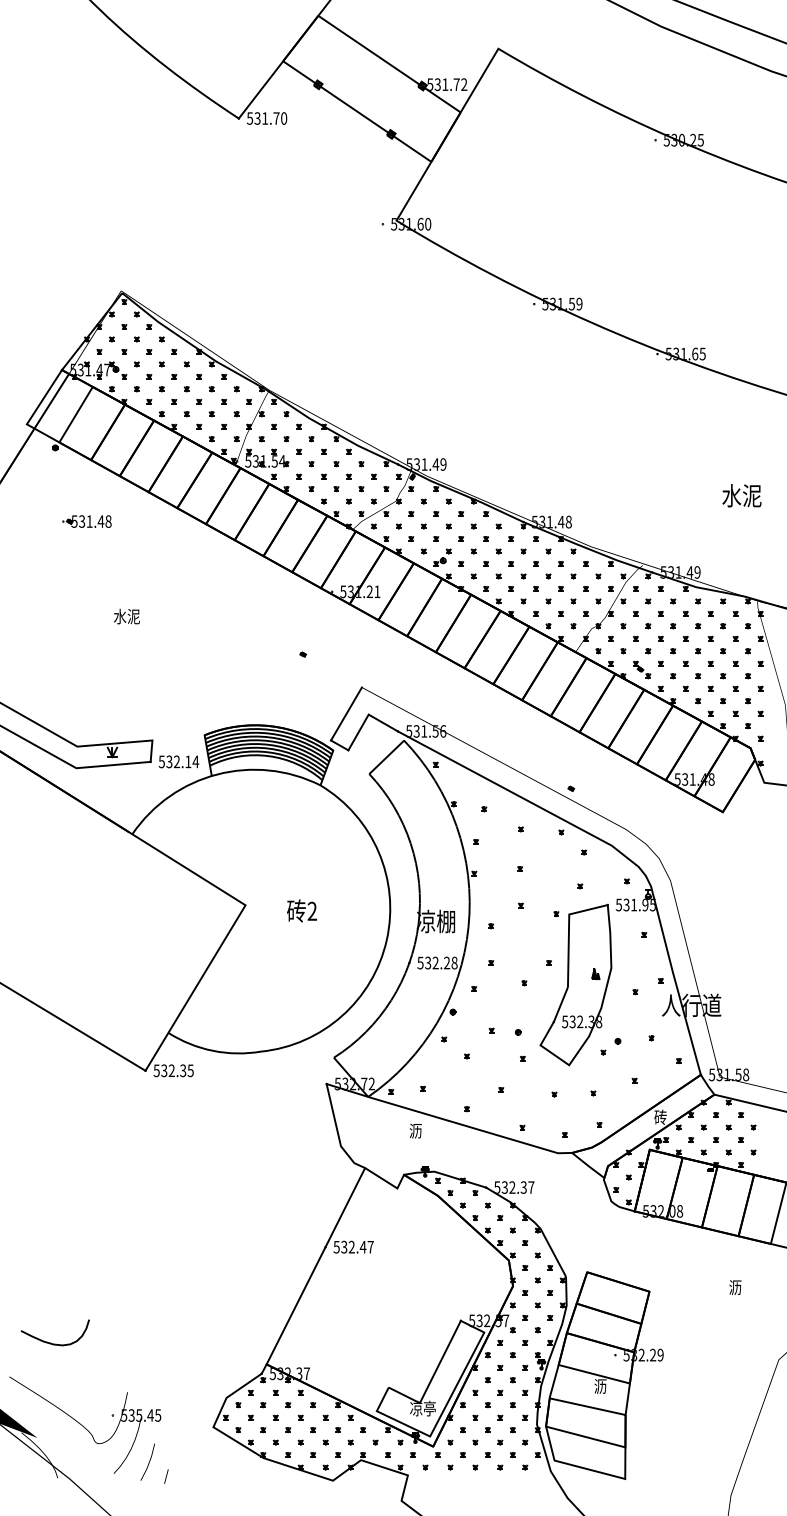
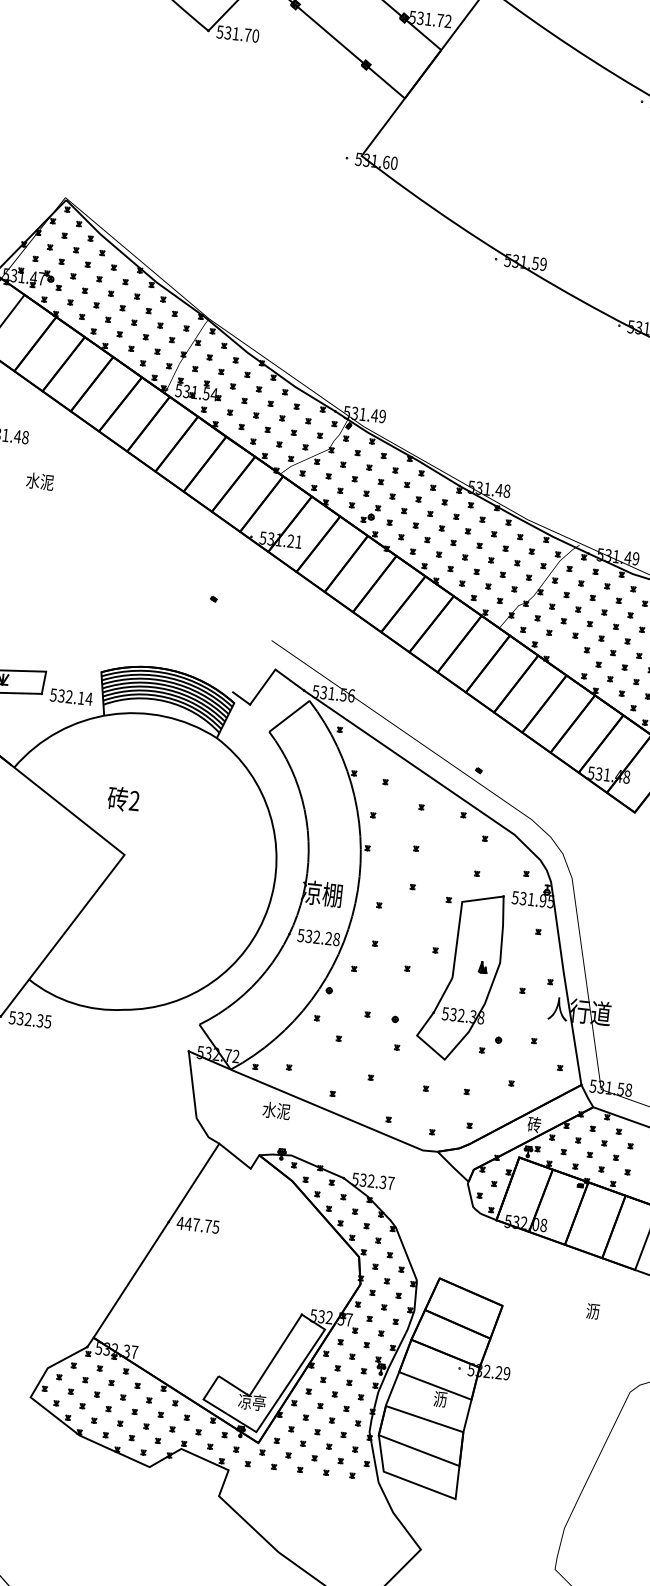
text: (126, 616) -> (39, 481), moved
part: (642, 669) -> (567, 654), removed
line: (346, 713) -> (252, 665), removed
text: (301, 910) -> (123, 798), moved
text: (415, 1130) -> (276, 1110), 沥 -> 水泥
text: (353, 1246) -> (198, 1224), 532.47 -> 447.75

